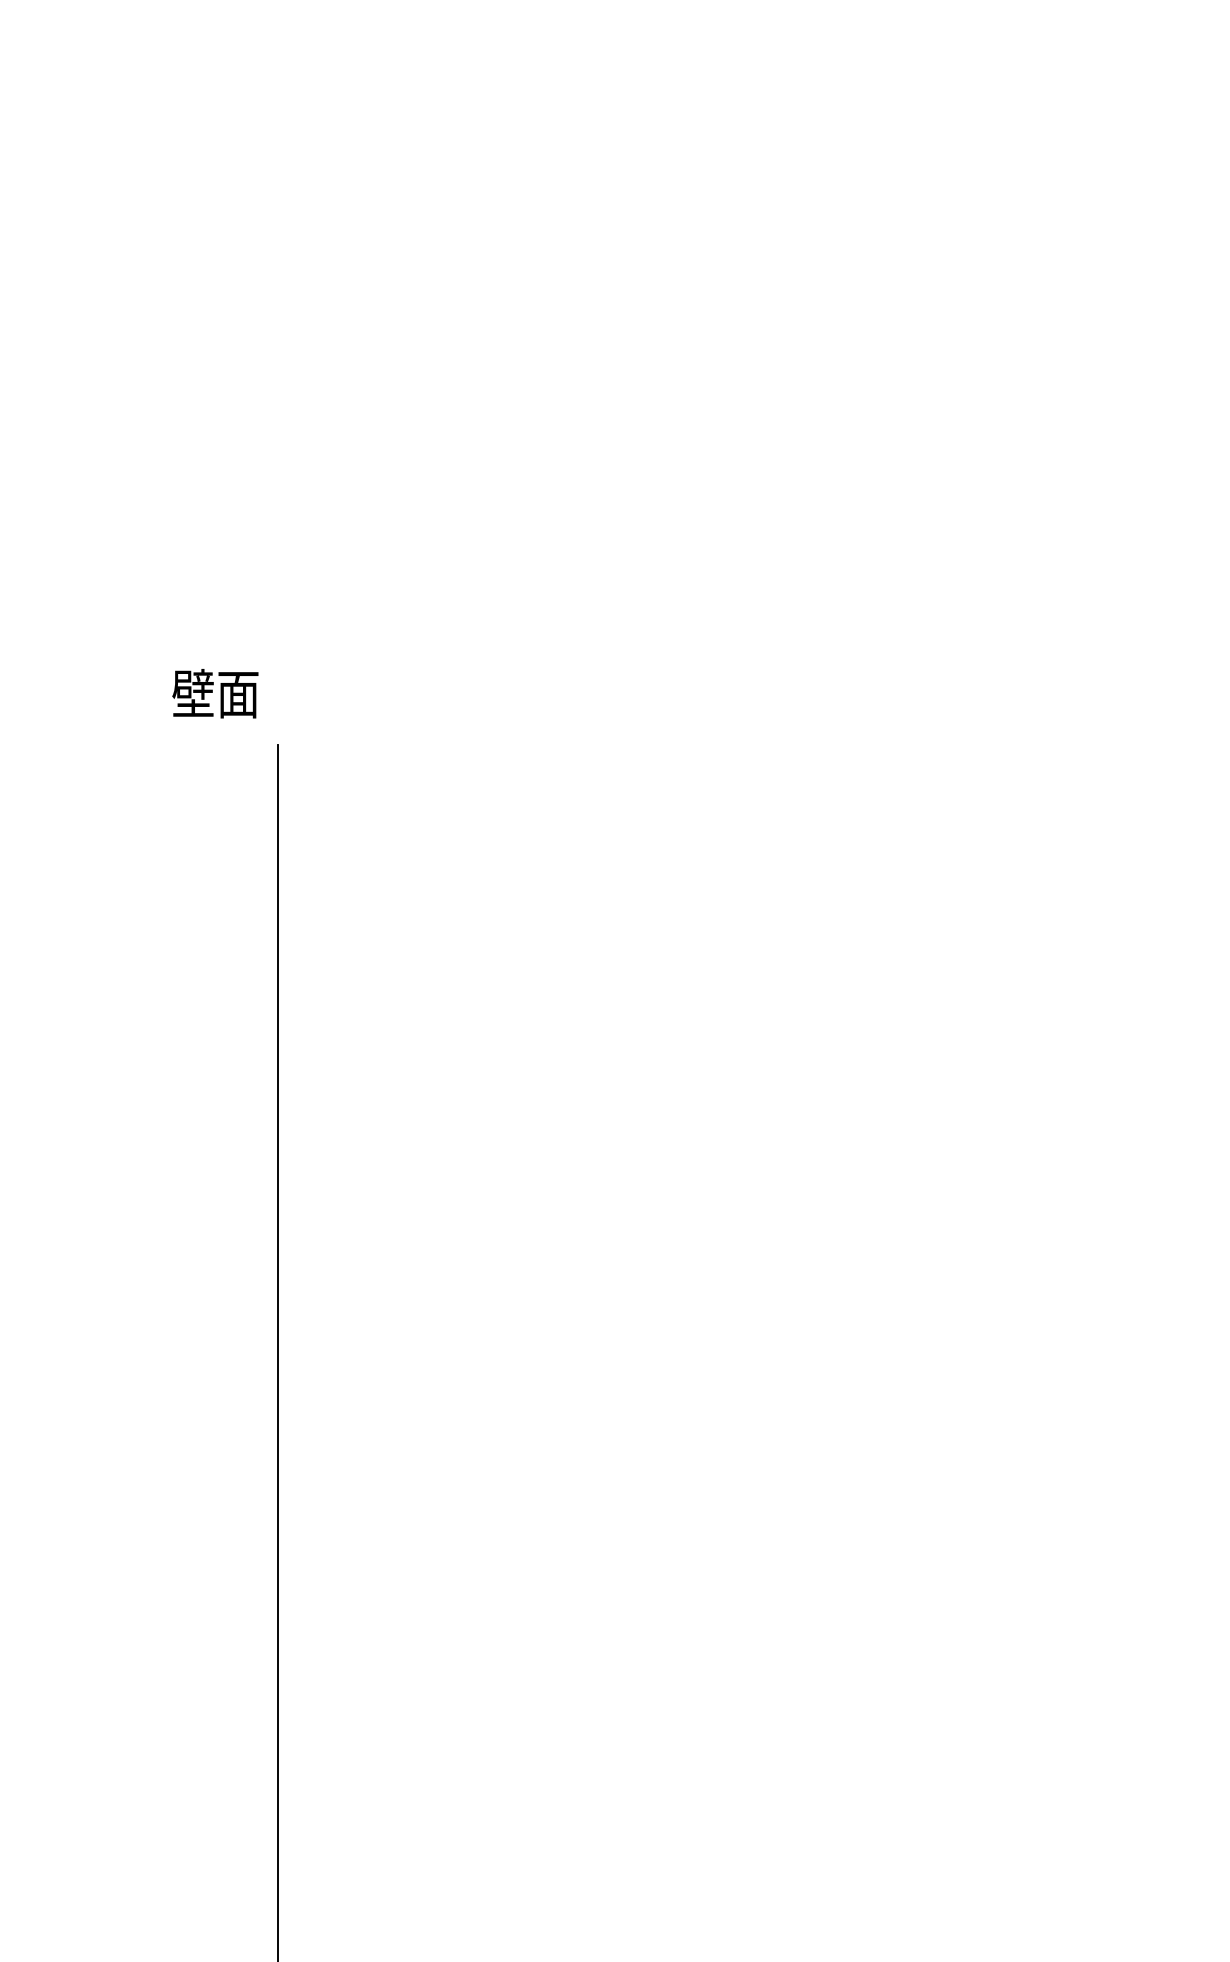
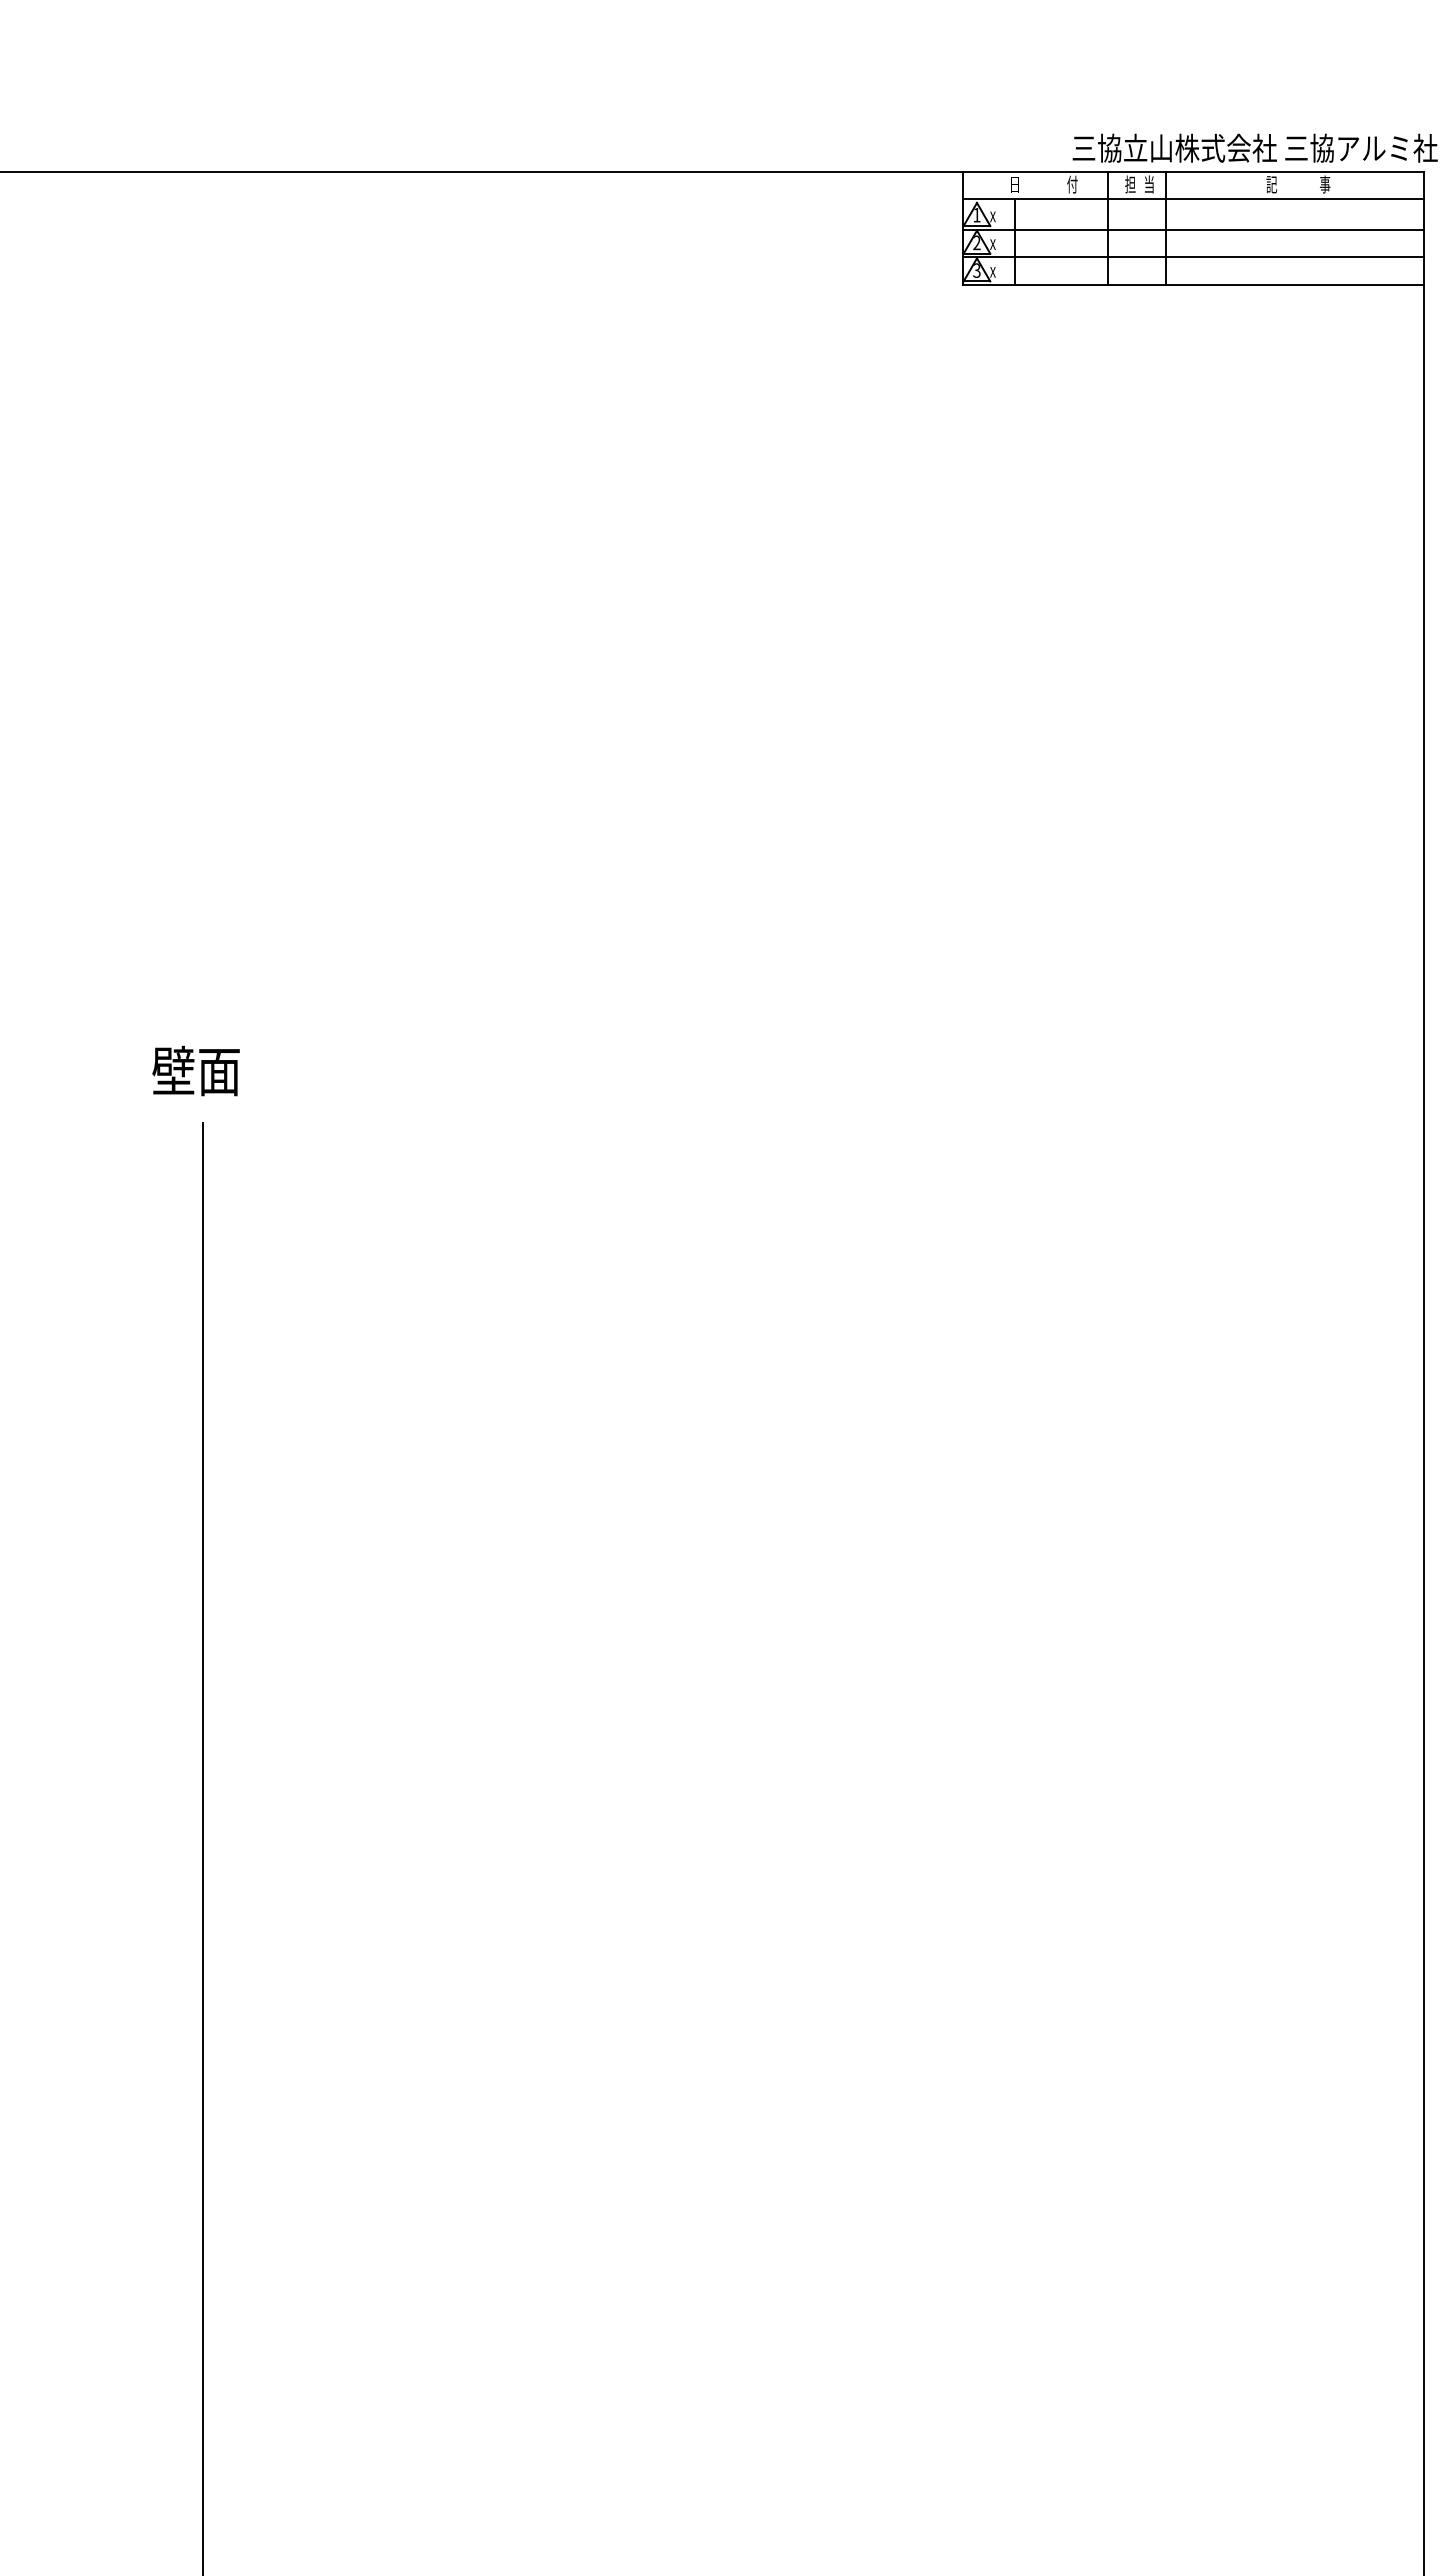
text: (214, 693) -> (195, 1070), moved

